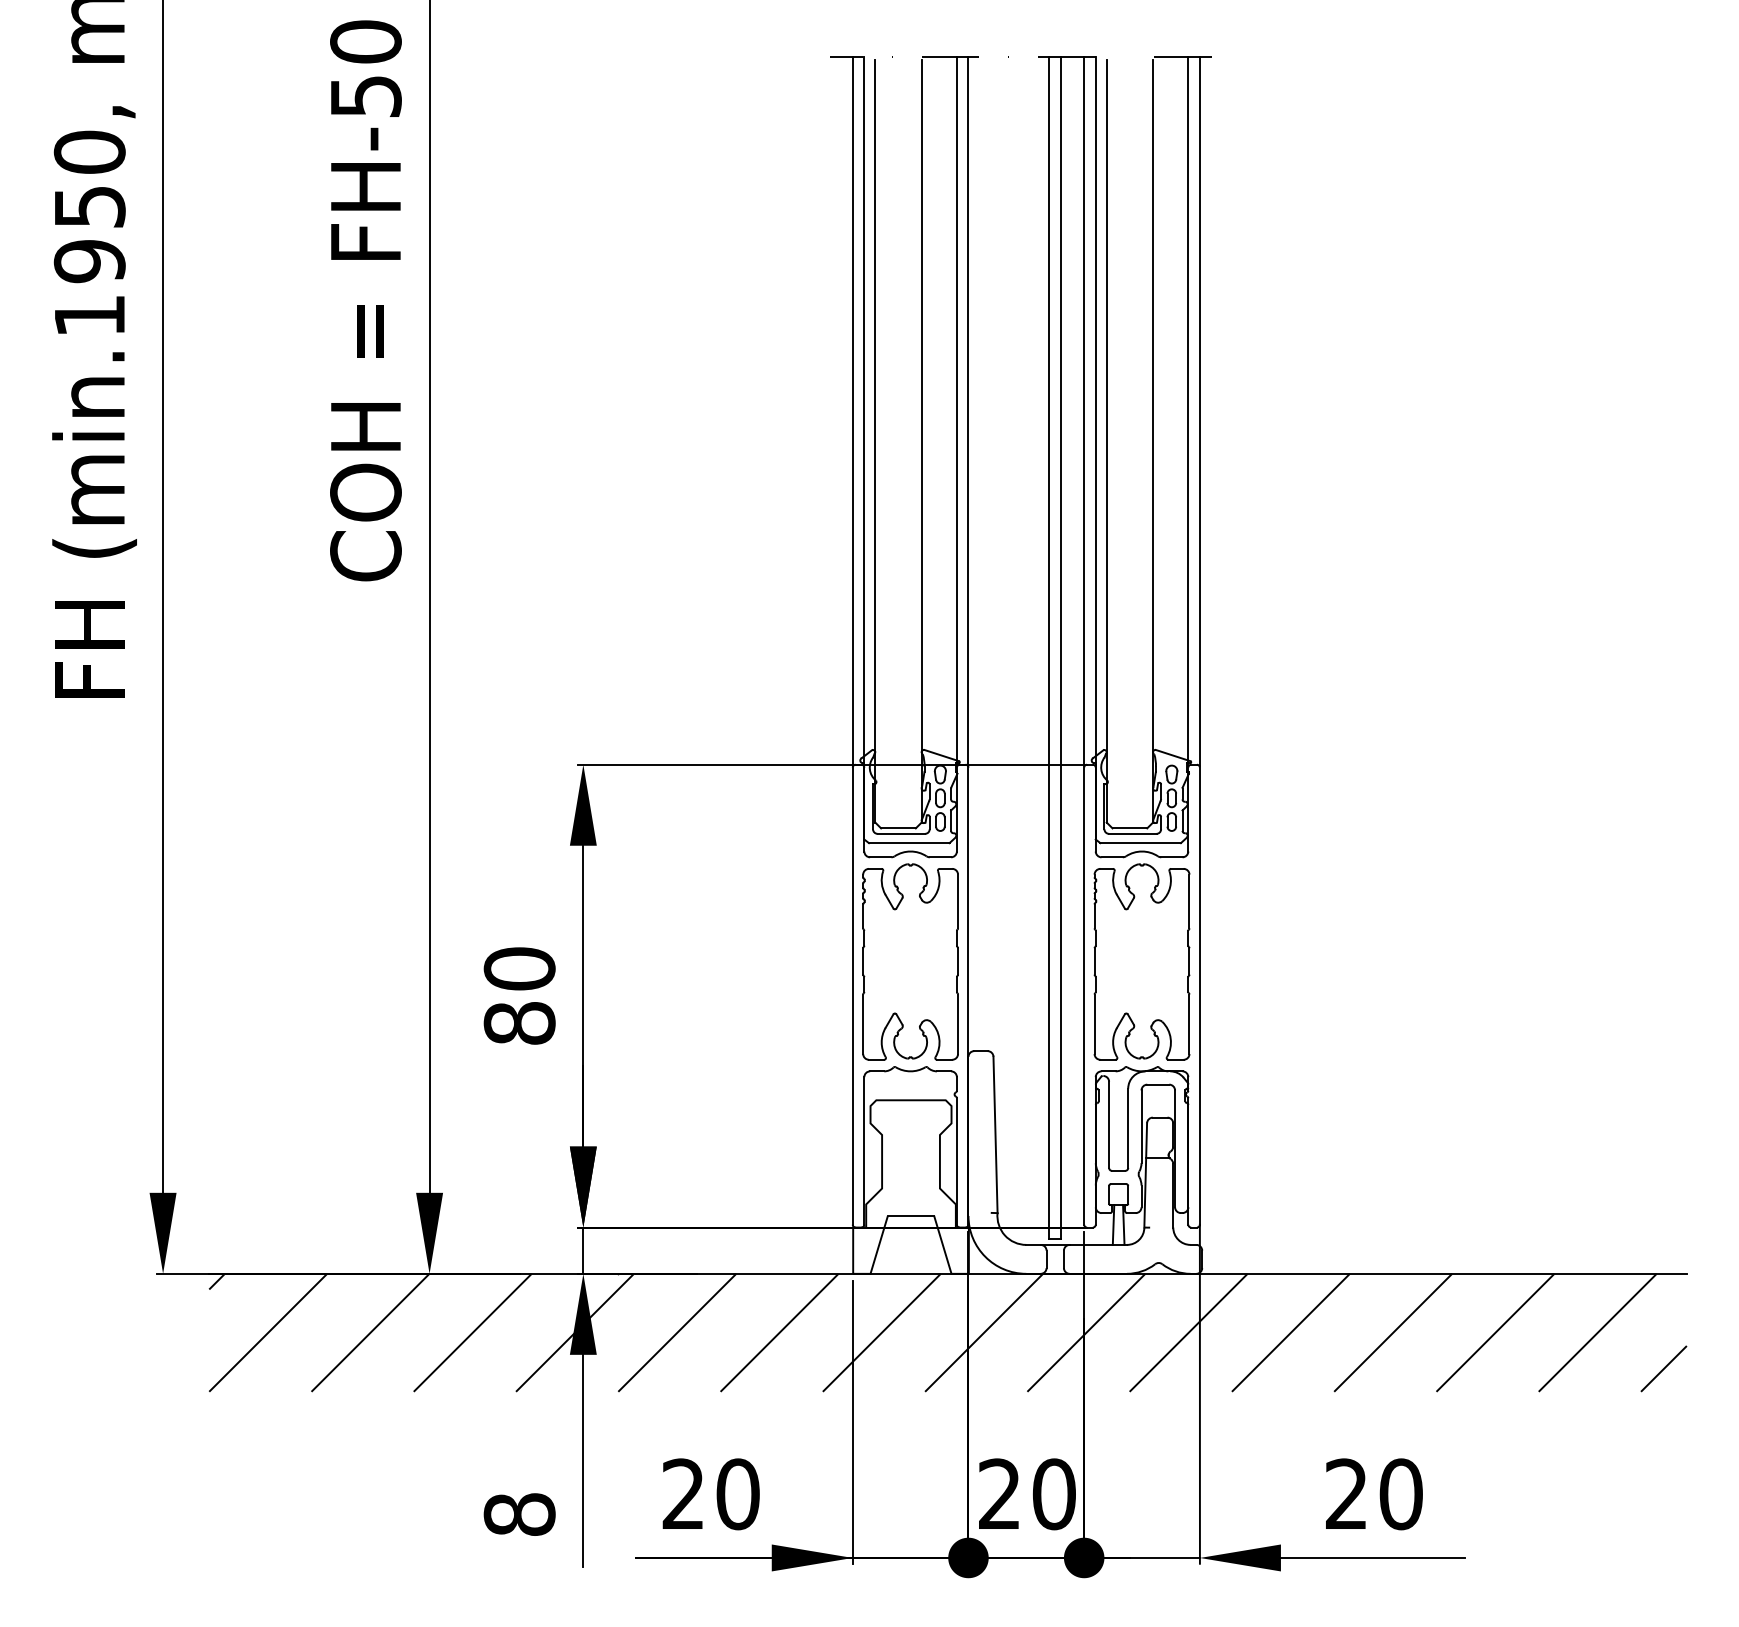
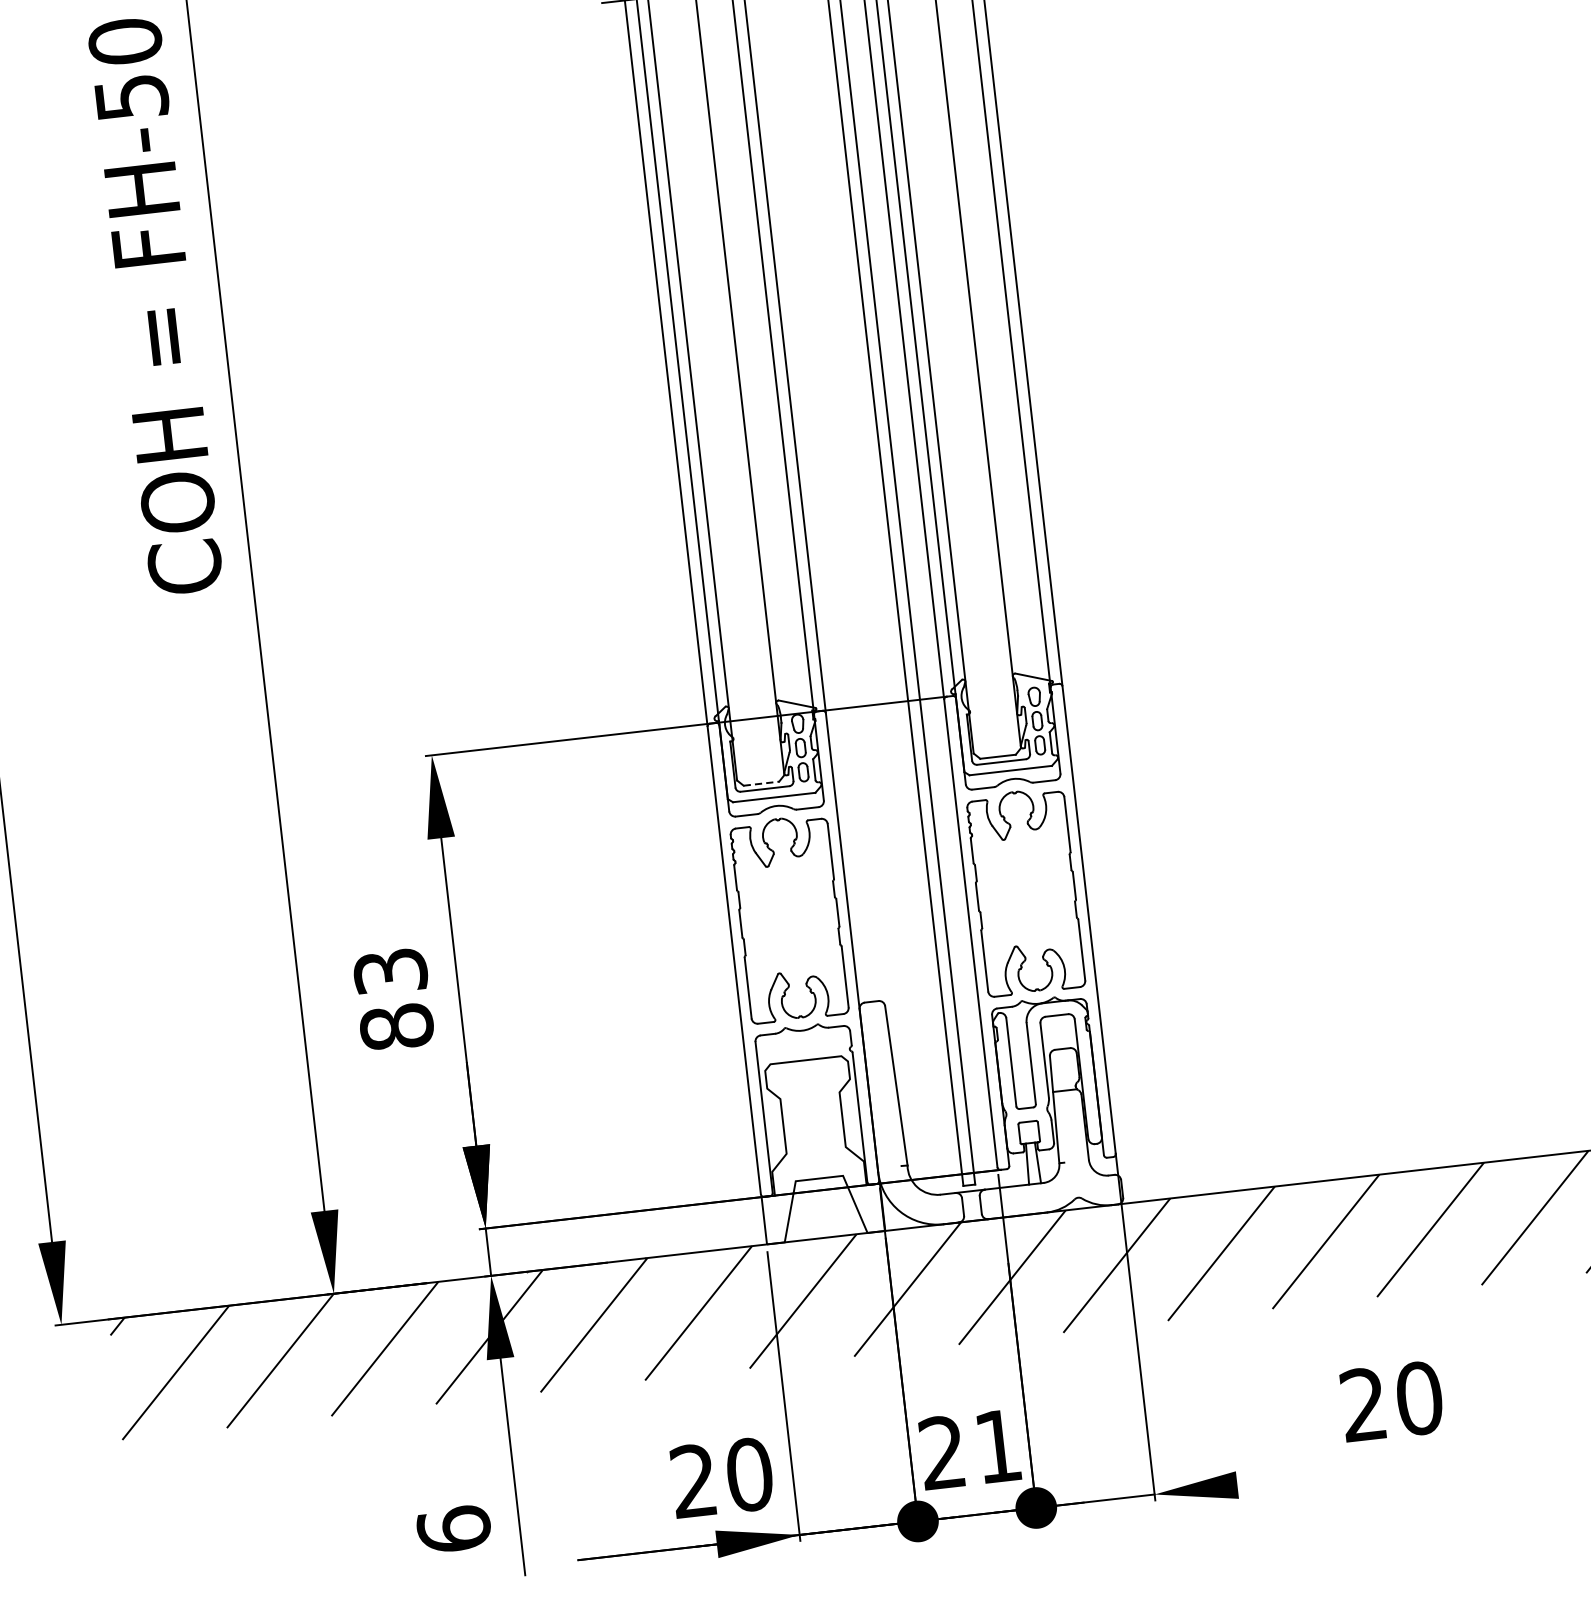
line: (898, 828) -> (761, 783), solid -> dashed
text: (519, 968) -> (390, 971), 80 -> 83
text: (710, 1494) -> (721, 1478), moved
text: (1053, 1494) -> (997, 1446), 20 -> 21
text: (1374, 1494) -> (1392, 1401), moved
text: (519, 1513) -> (453, 1528), 8 -> 6
line: (1372, 1557) -> (1331, 1473), removed

